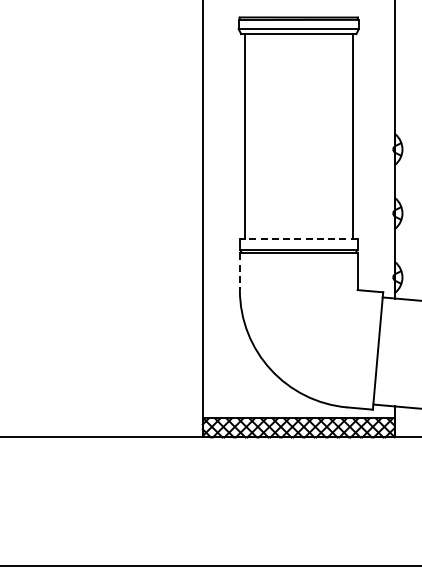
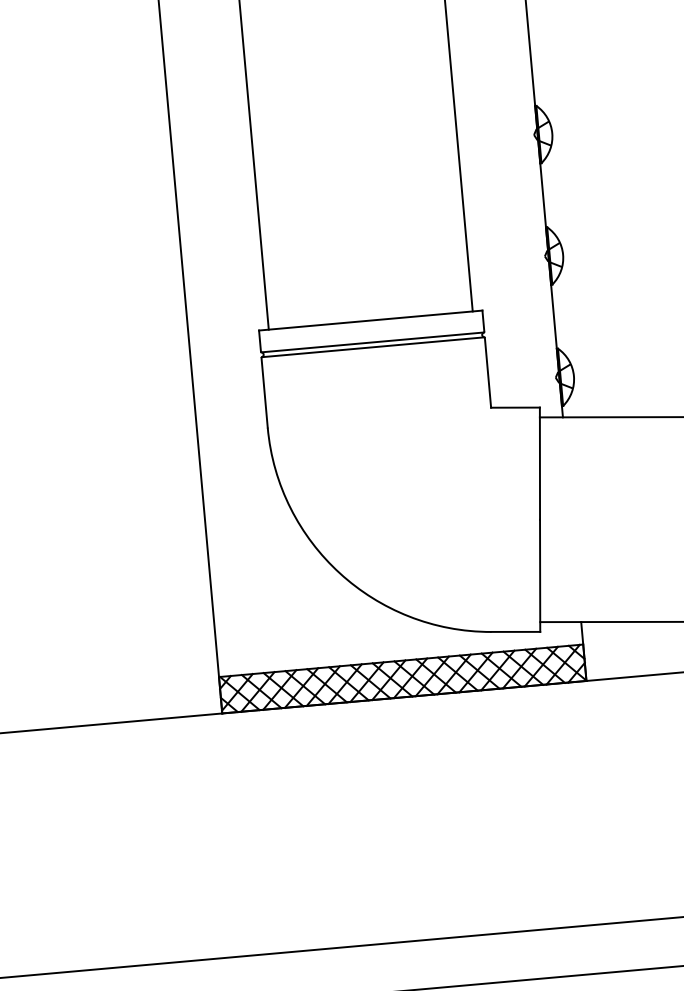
line: (298, 238) -> (370, 319), dashed -> solid
line: (239, 272) -> (263, 394), dashed -> solid

